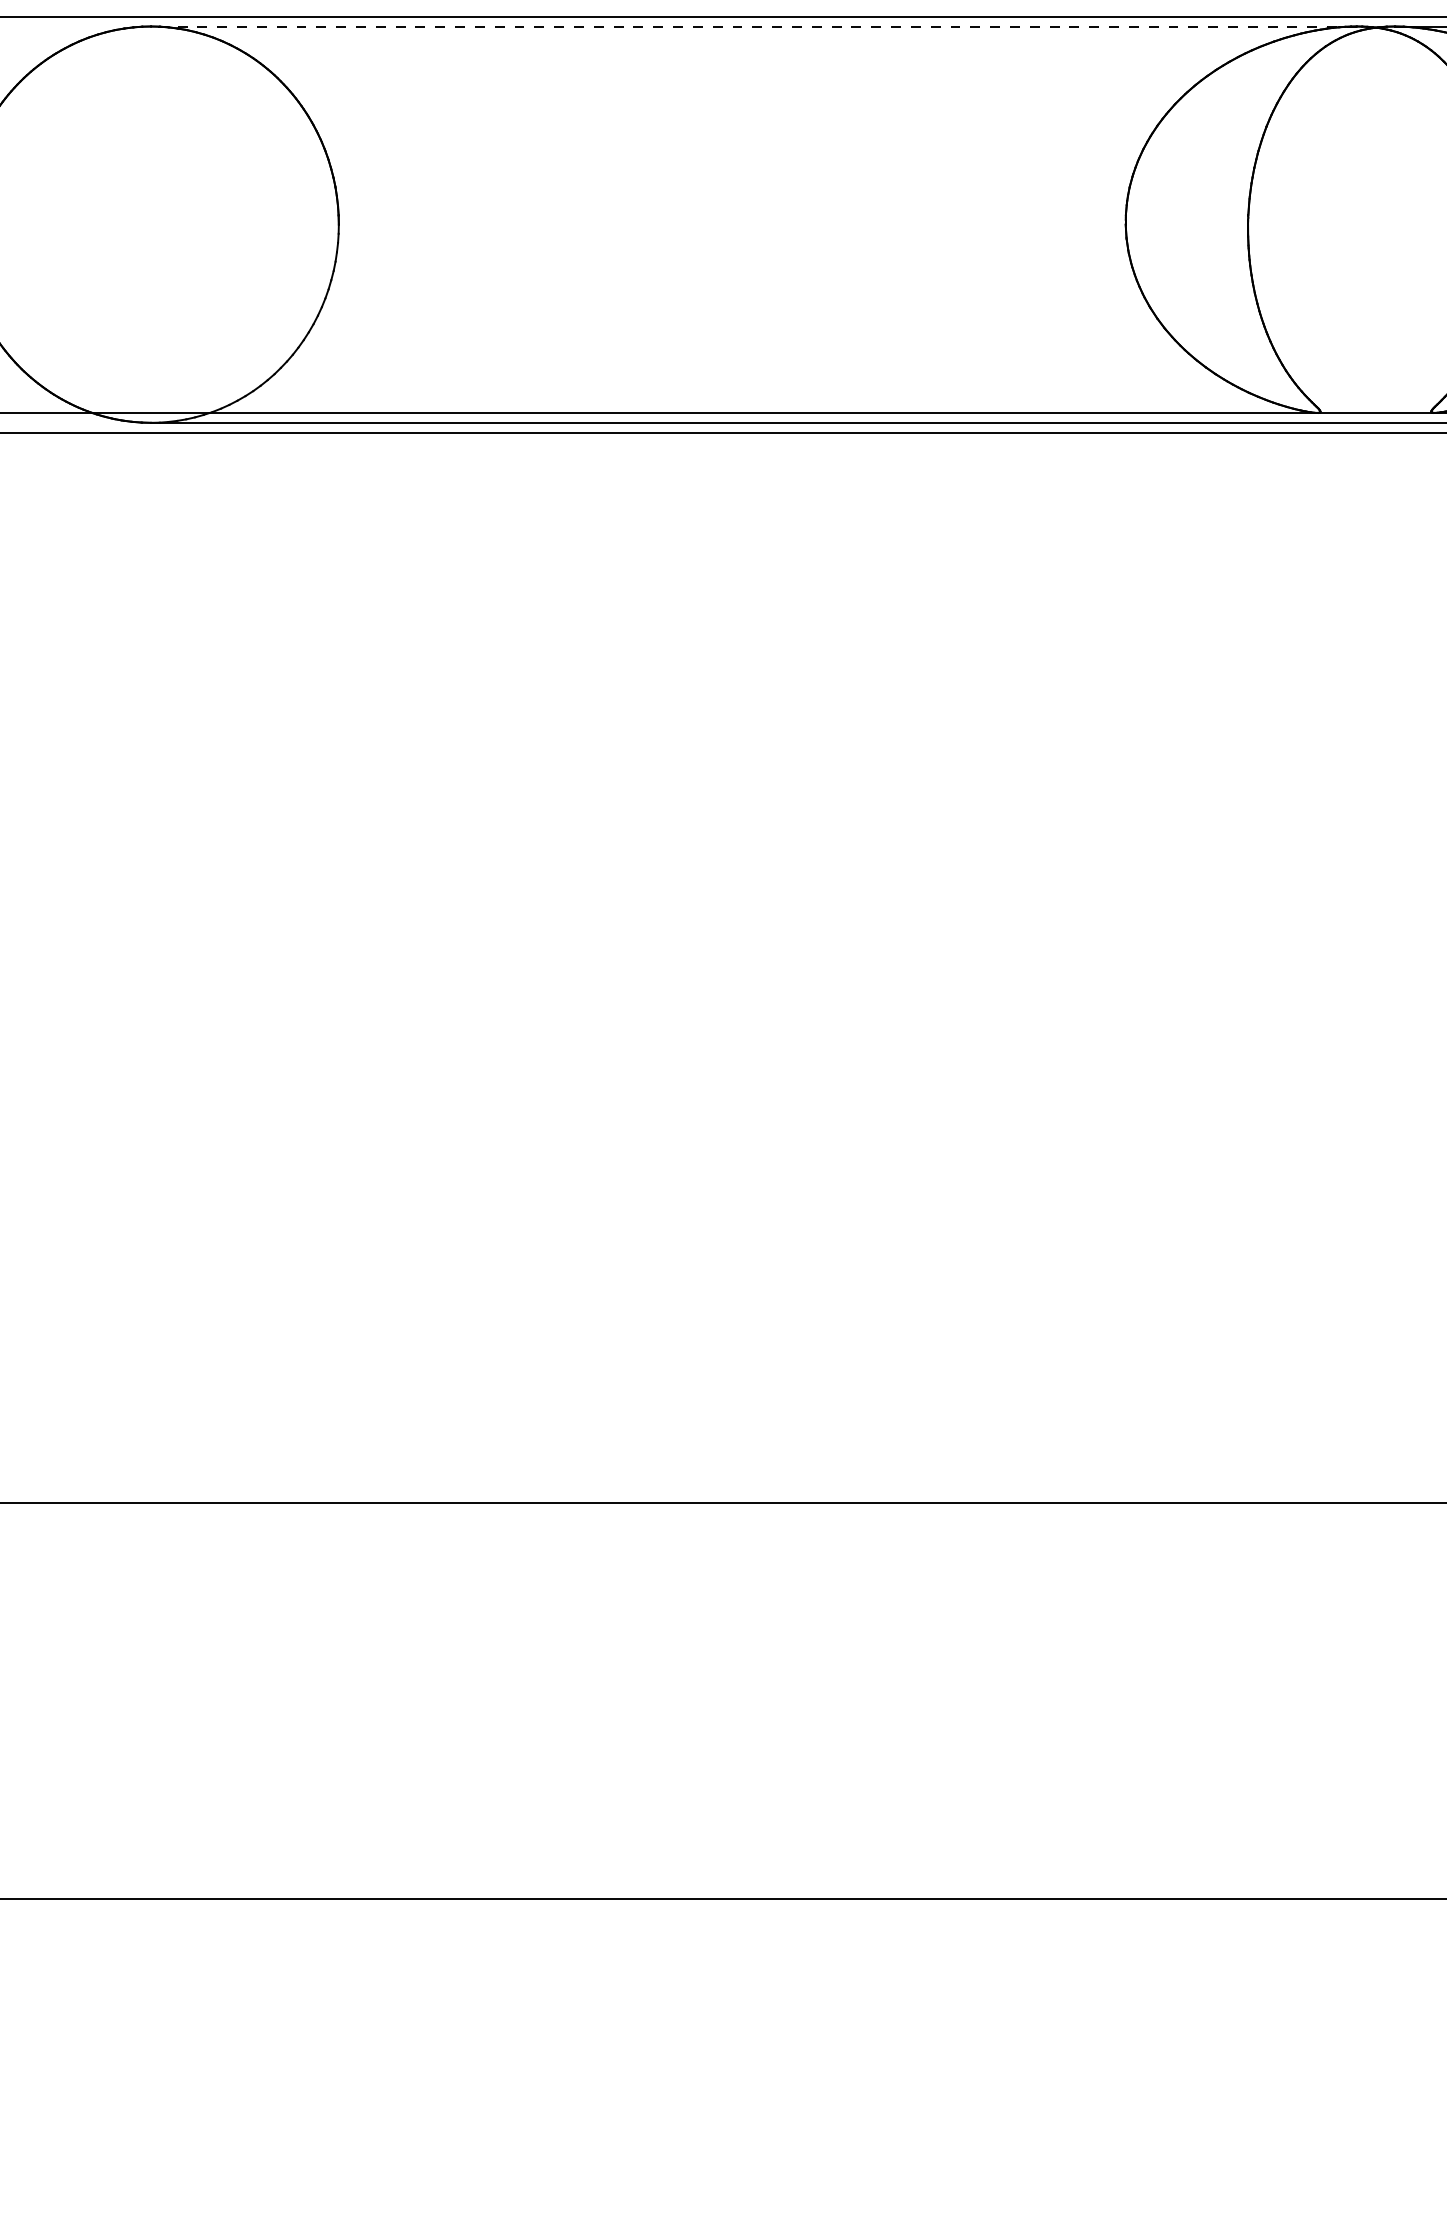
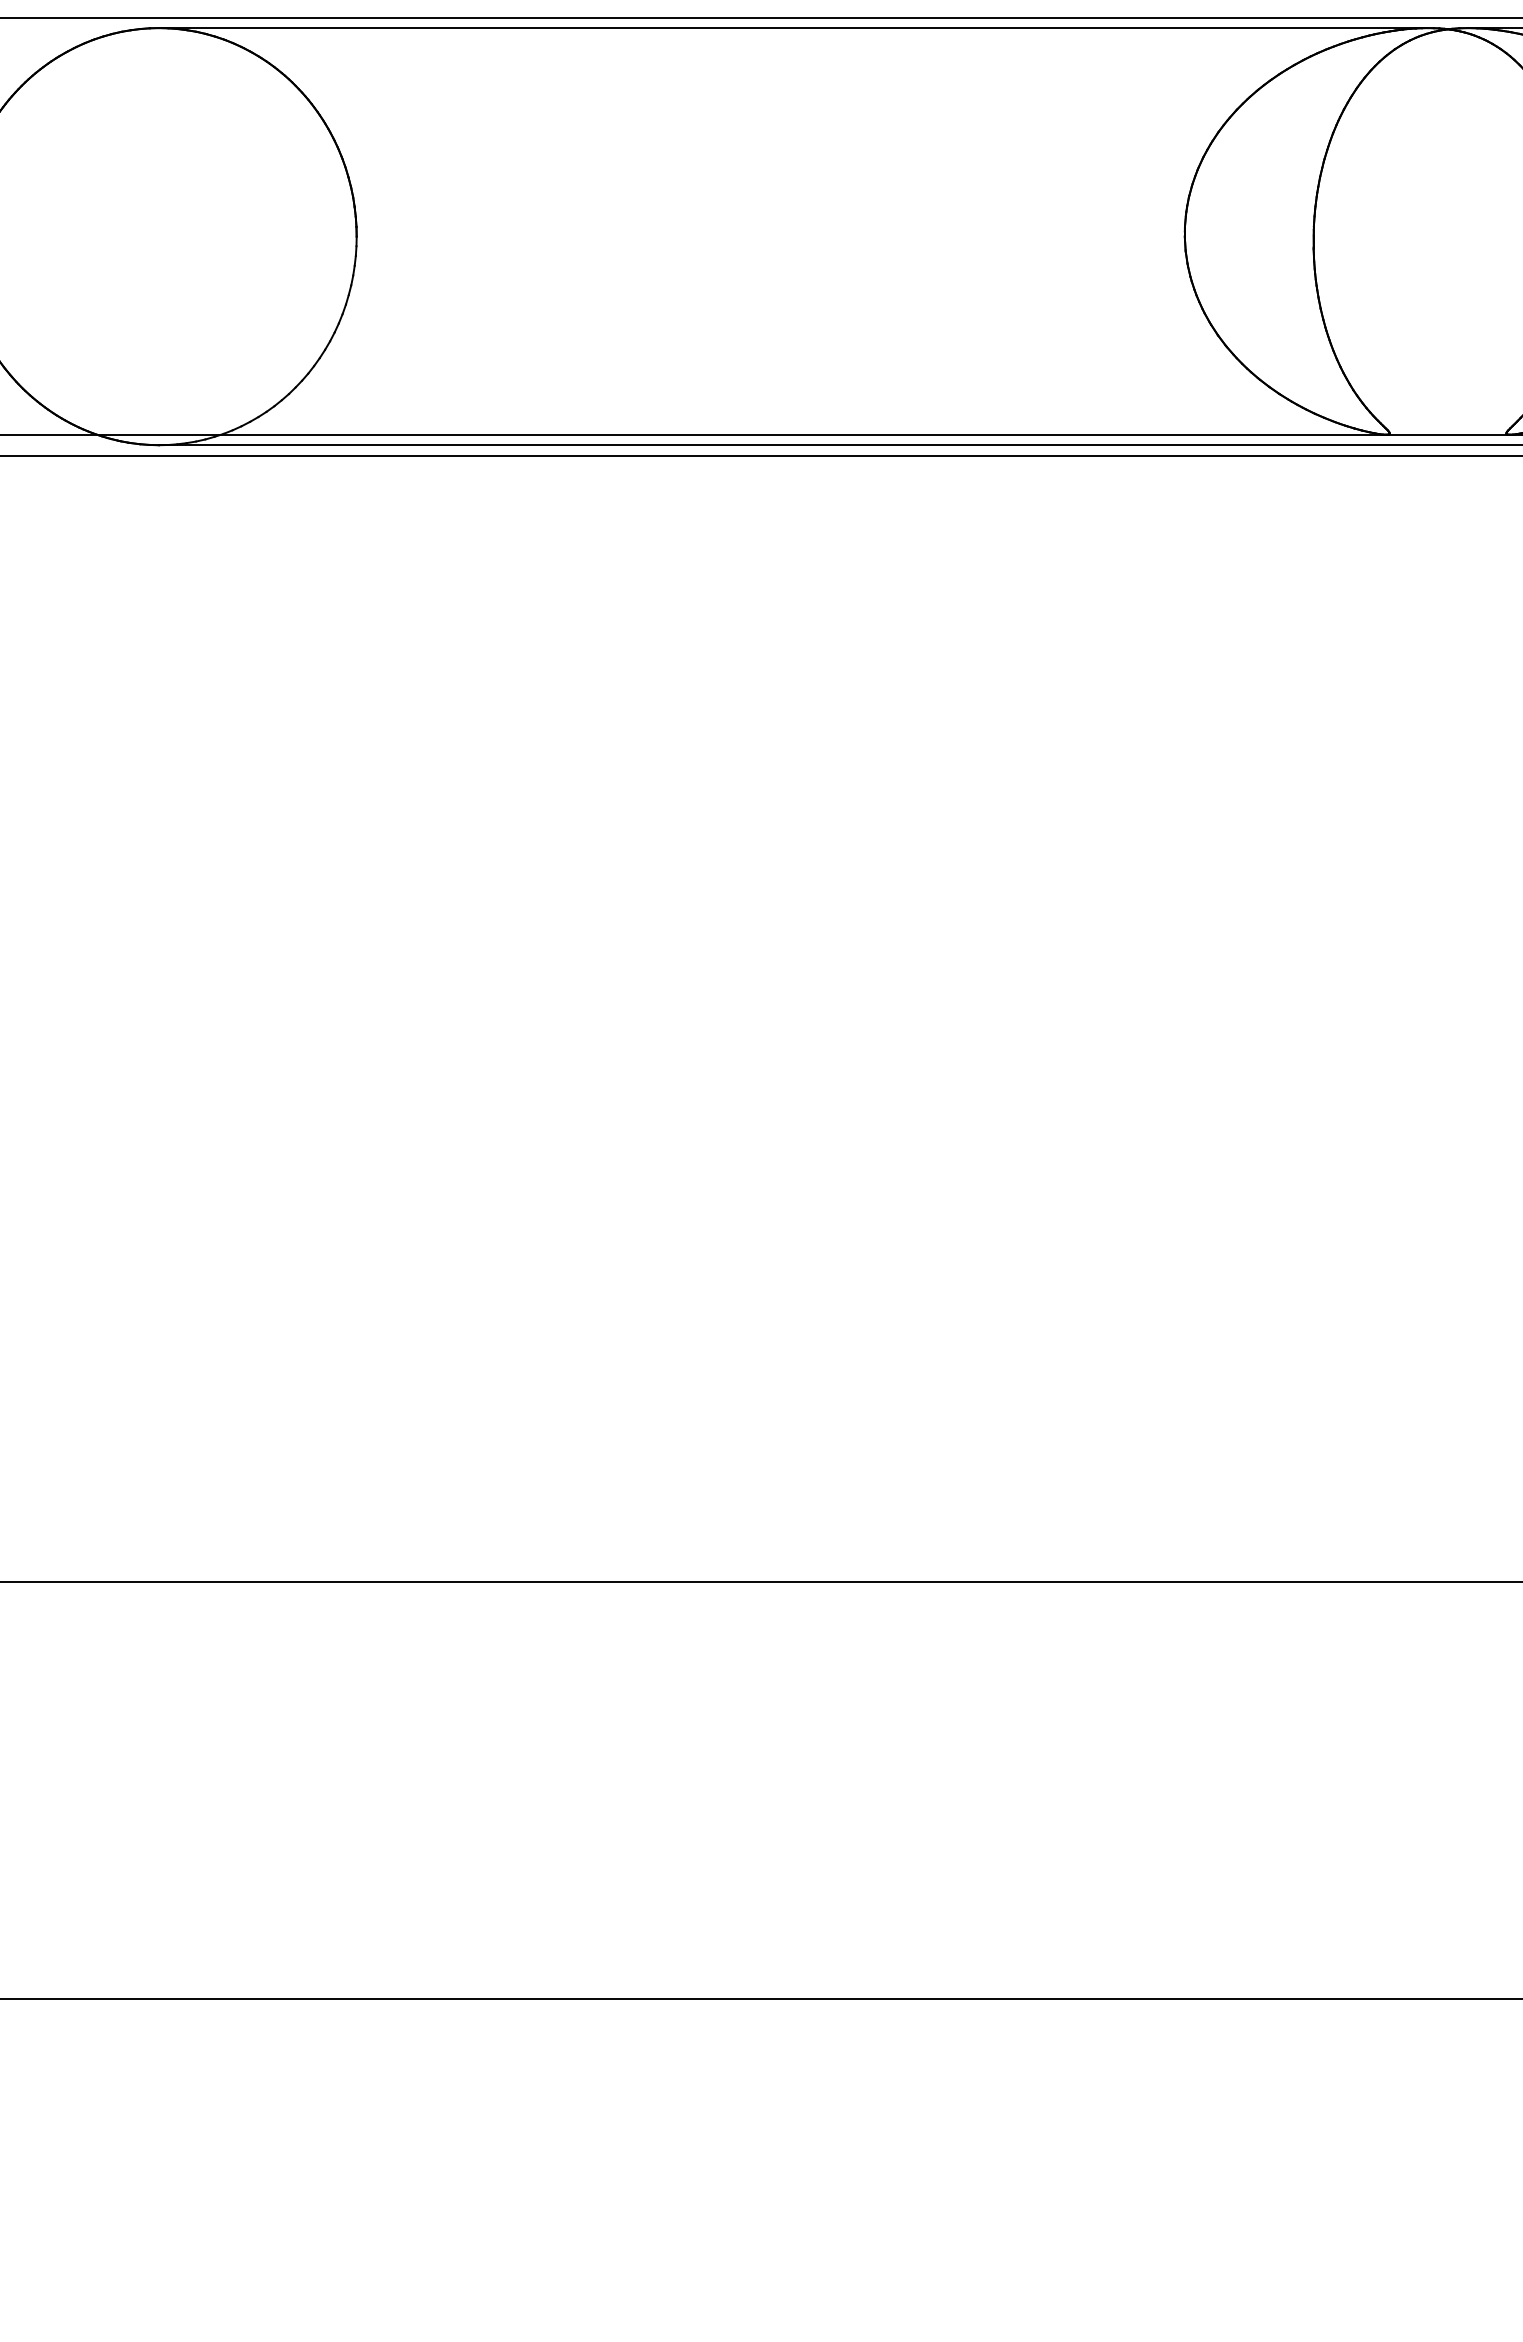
line: (753, 26) -> (793, 28), dashed -> solid

